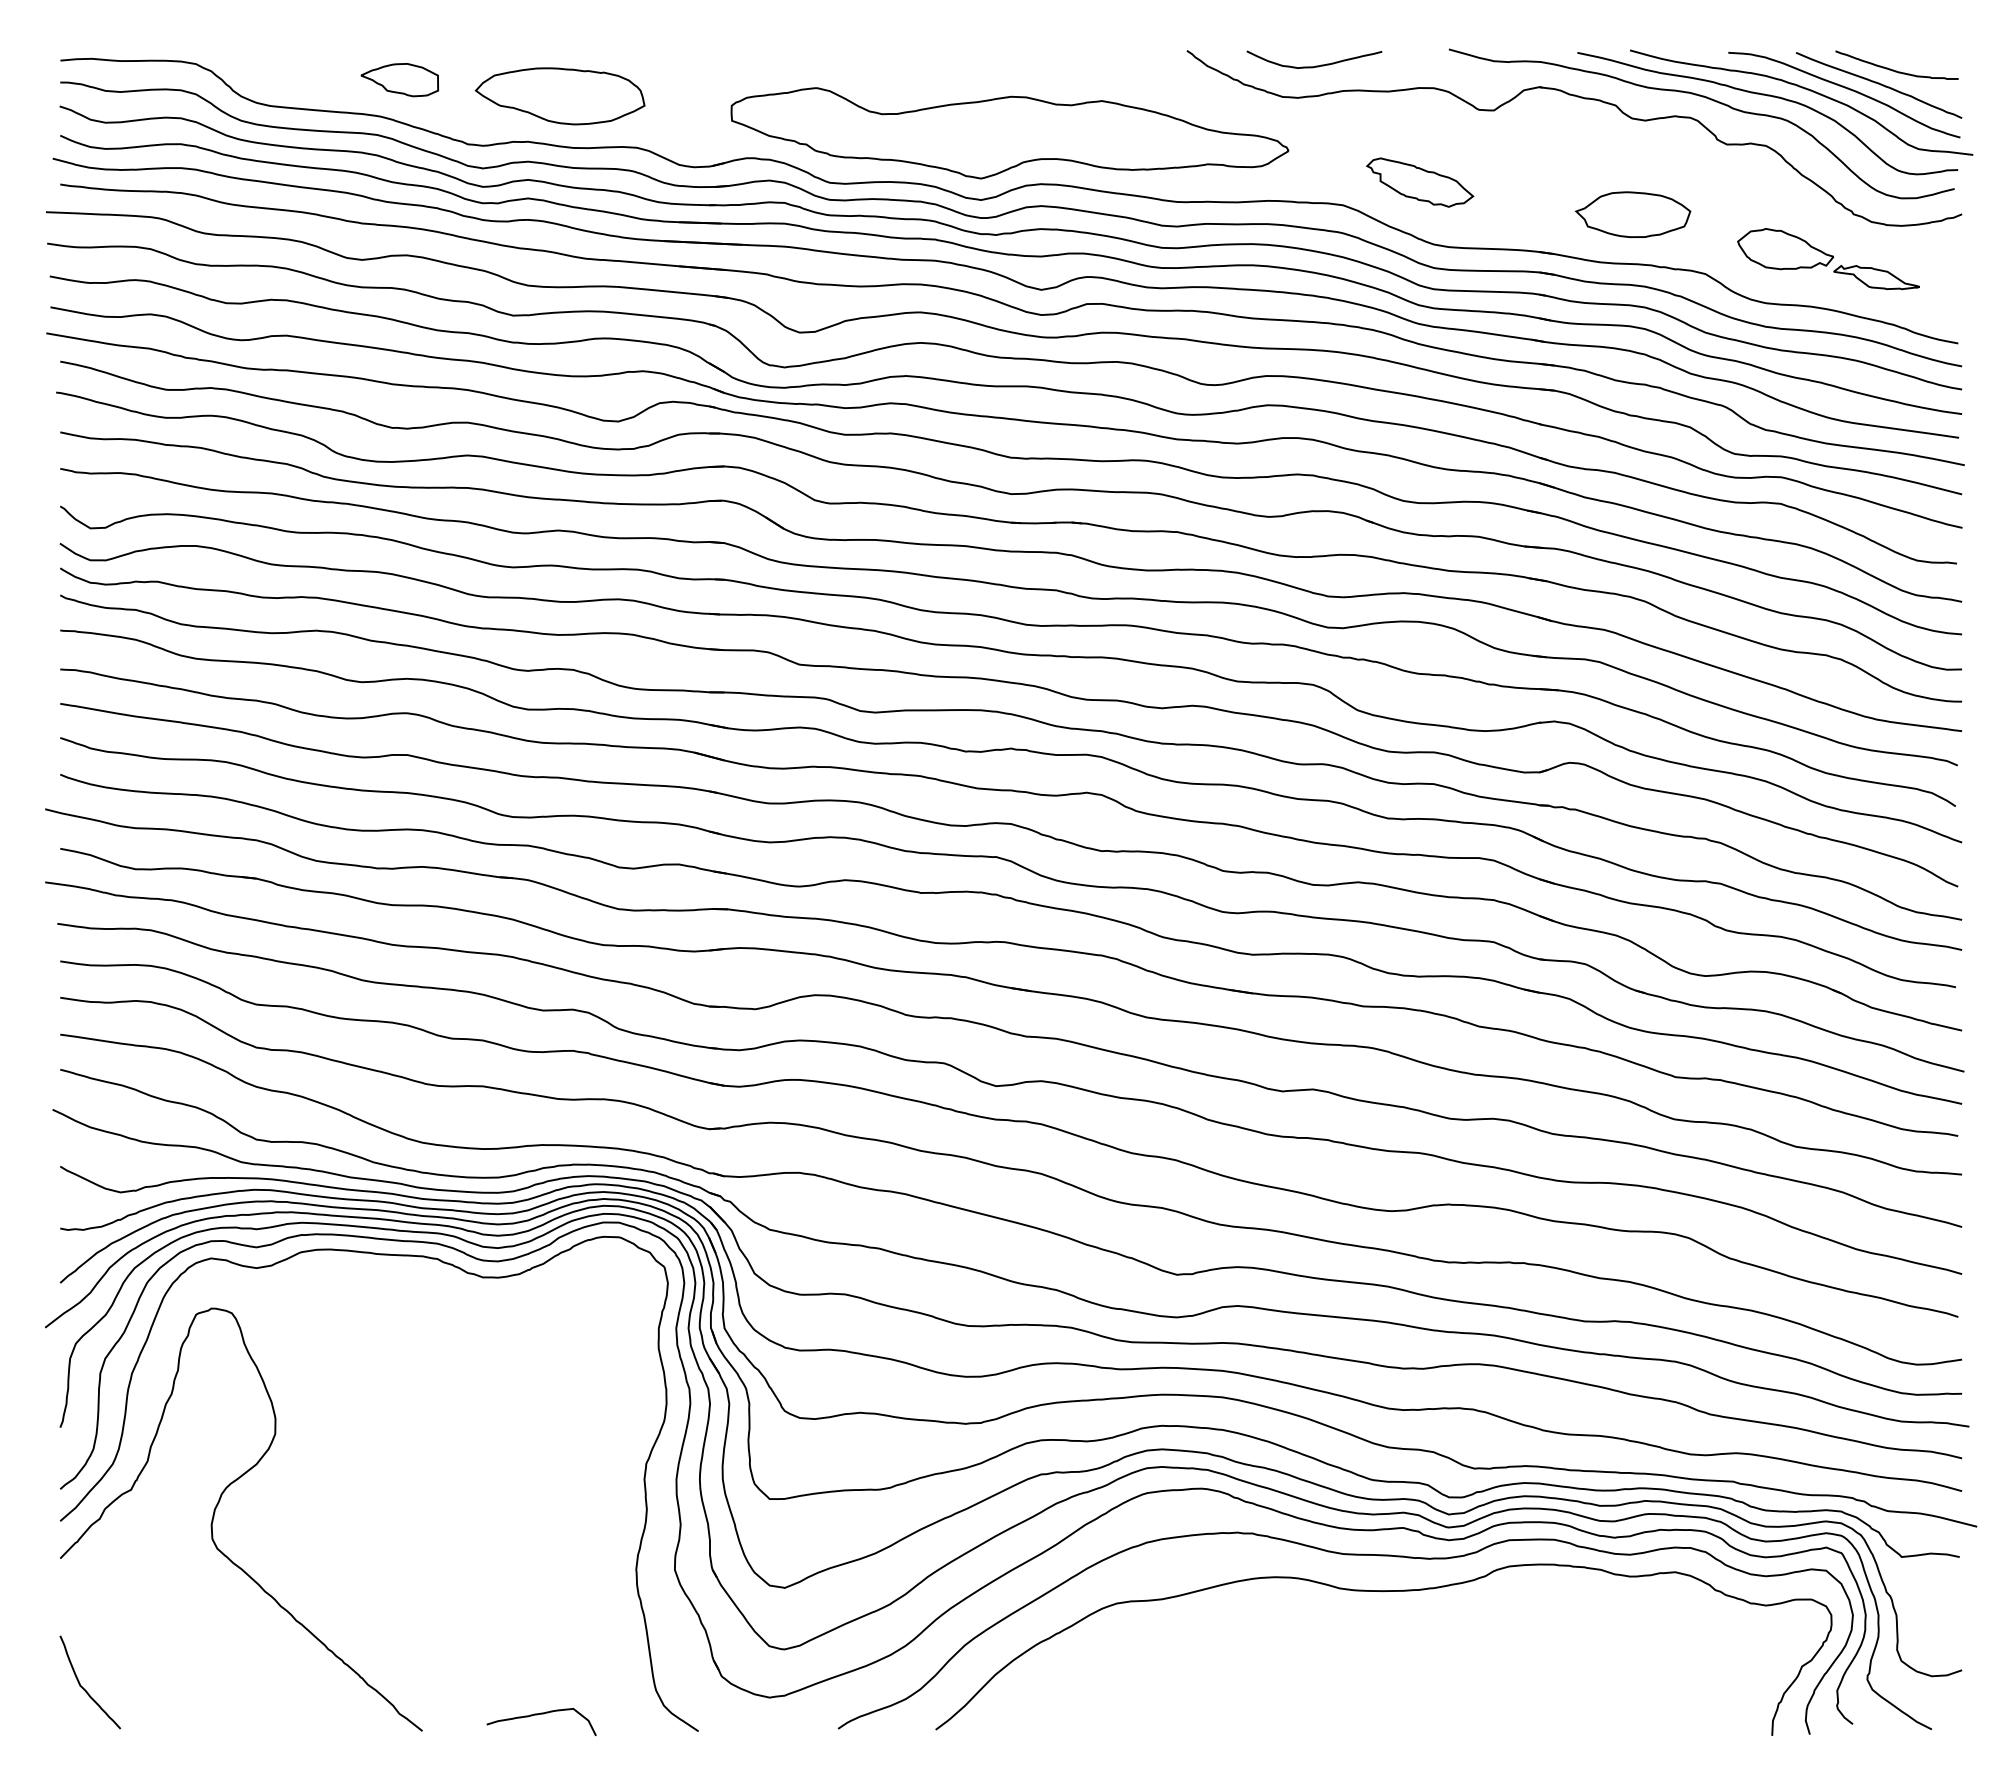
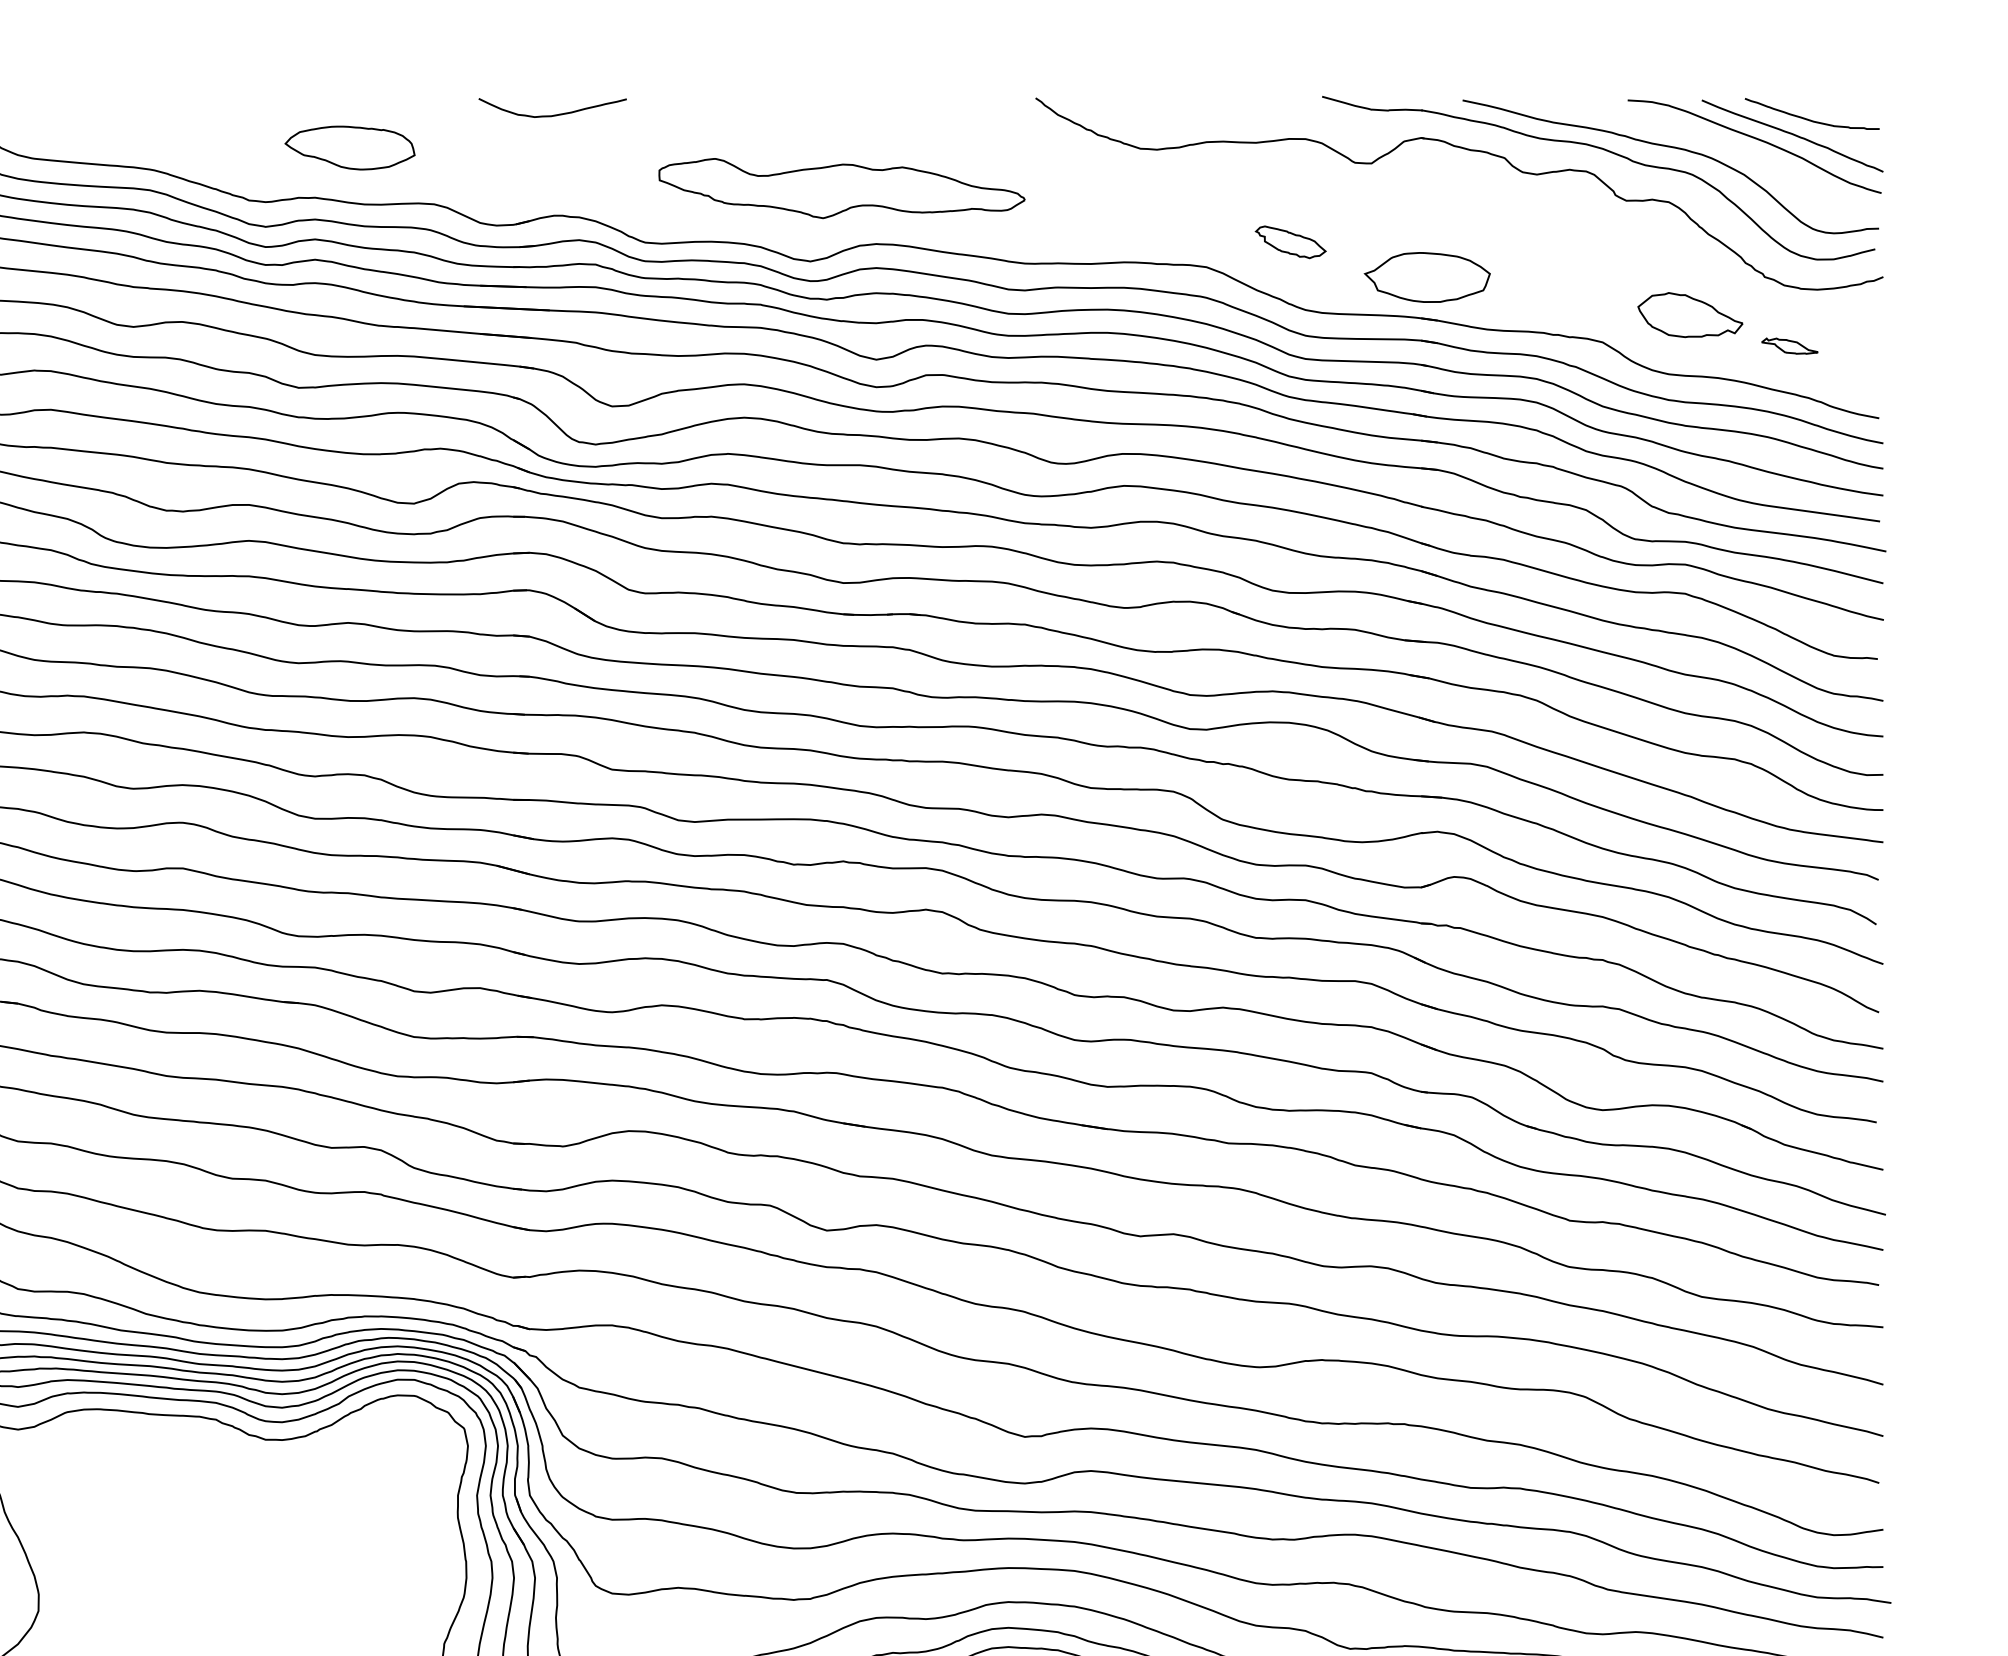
curve: (1315, 65) -> (553, 114), moved
part: (399, 80) -> (174, 130), removed
curve: (1804, 89) -> (1711, 140), removed
part: (559, 96) -> (349, 148), size x0.7
part: (1009, 133) -> (841, 188), size x0.6
part: (1420, 182) -> (1291, 242), size x0.6
part: (1632, 214) -> (1426, 277), moved
part: (1876, 277) -> (1789, 346), size x0.6

